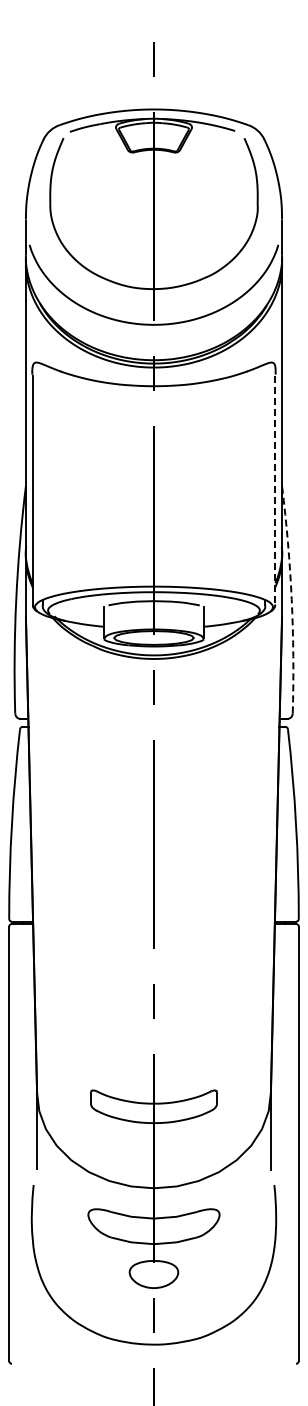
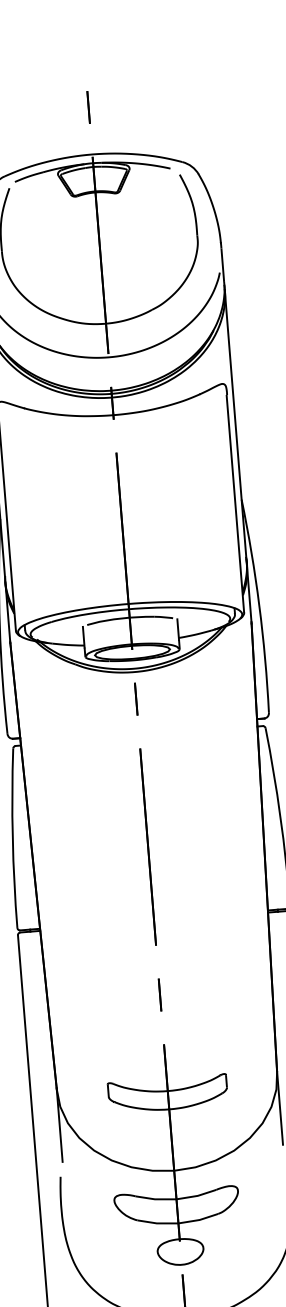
line: (275, 490) -> (235, 504), dashed -> solid
arc: (291, 599) -> (259, 605), dashed -> solid

